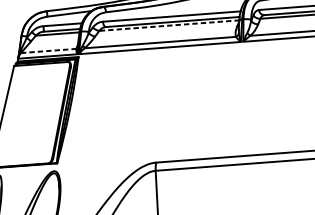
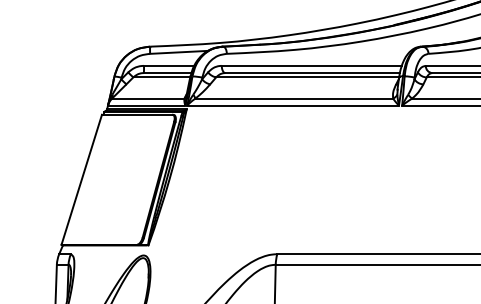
line: (169, 25) -> (307, 77), dashed -> solid
line: (48, 50) -> (148, 98), dashed -> solid

